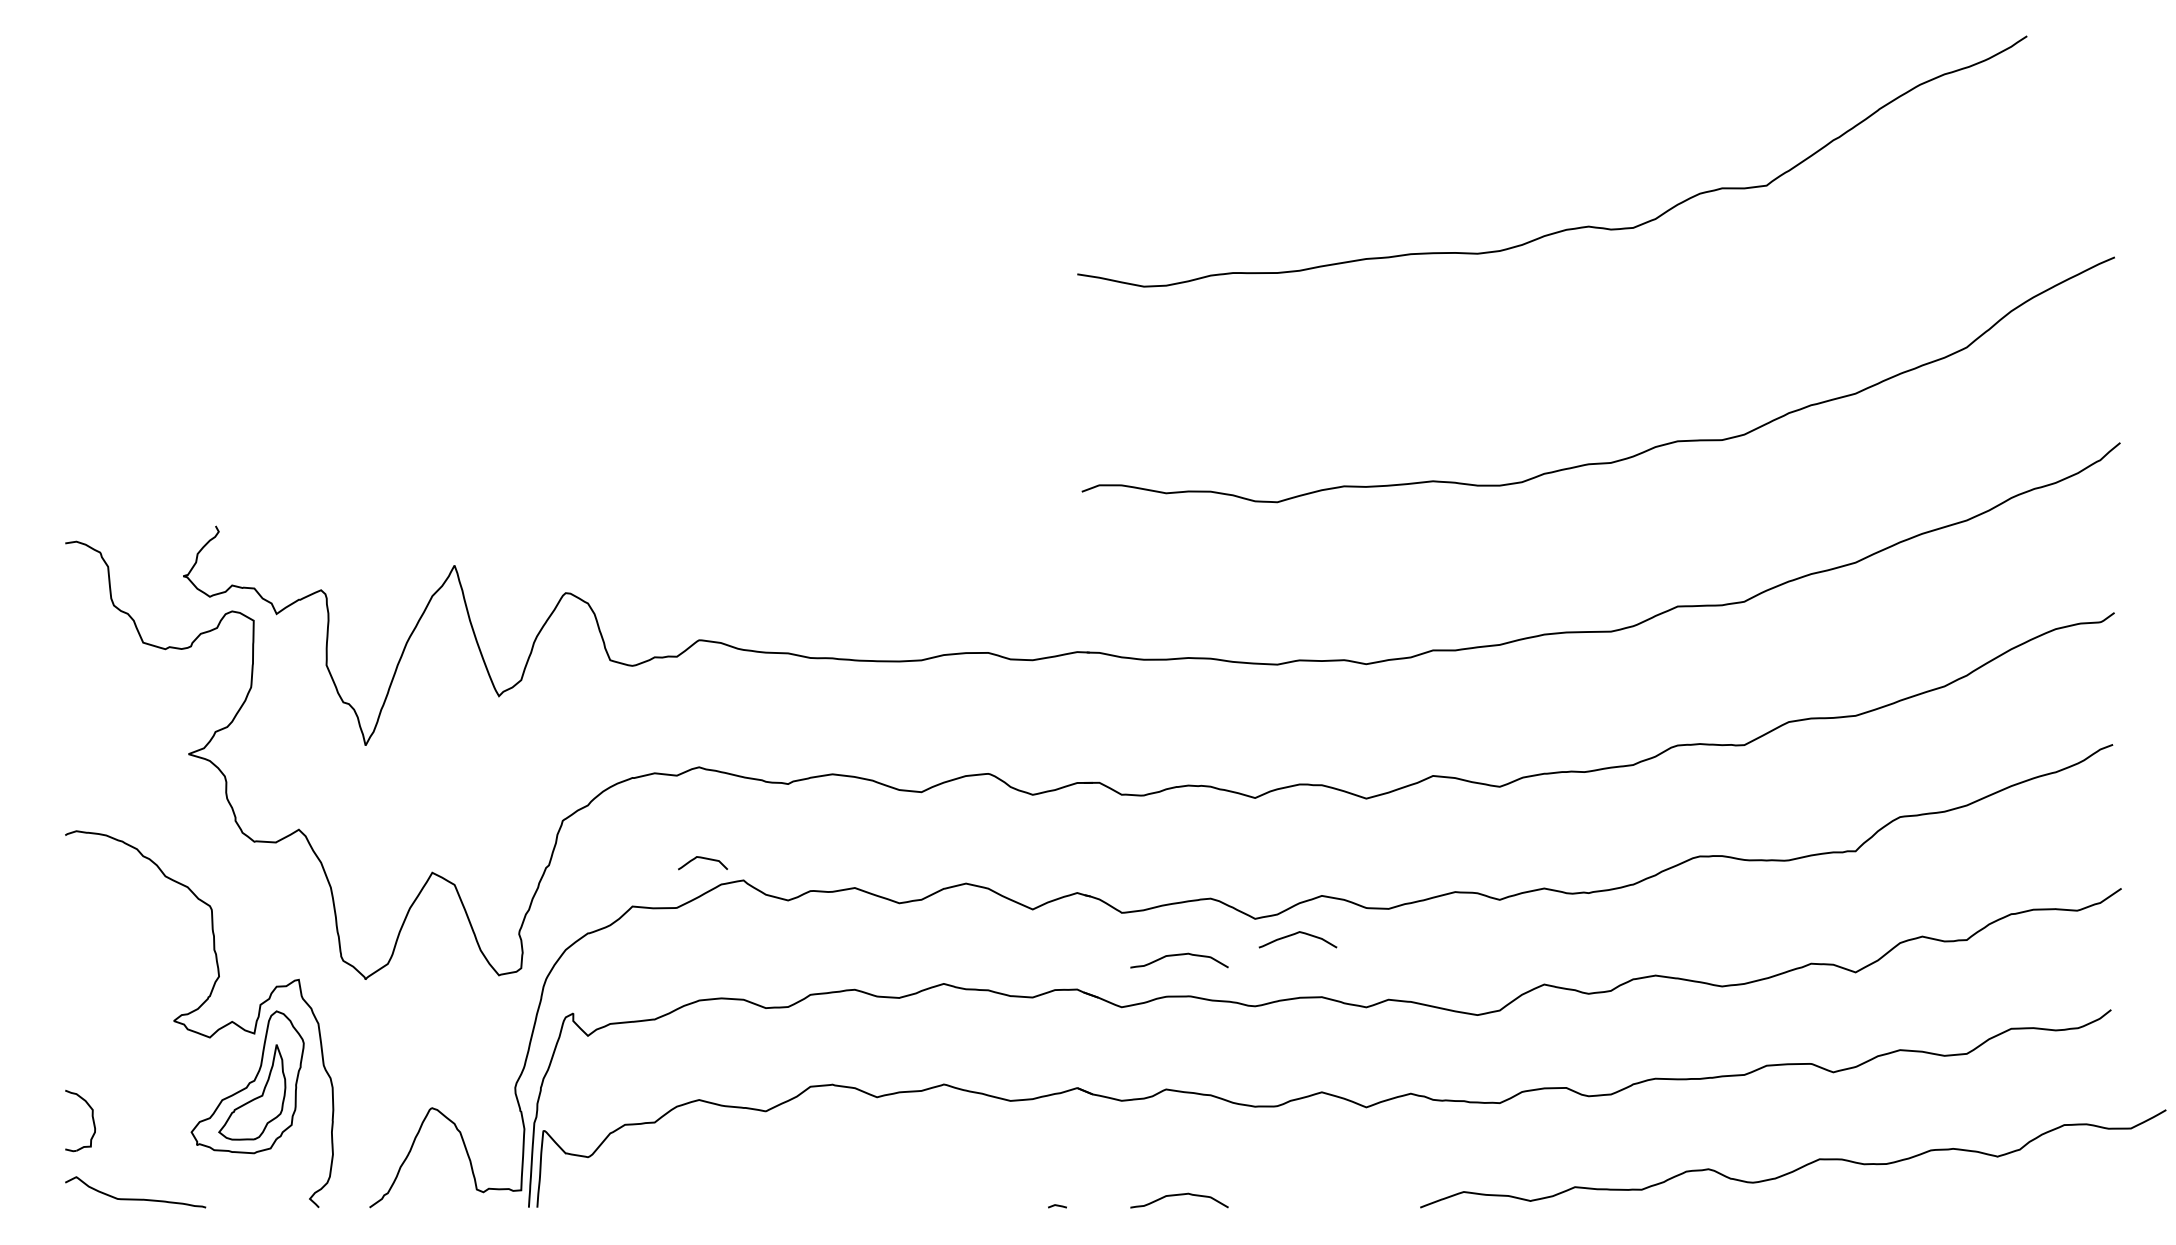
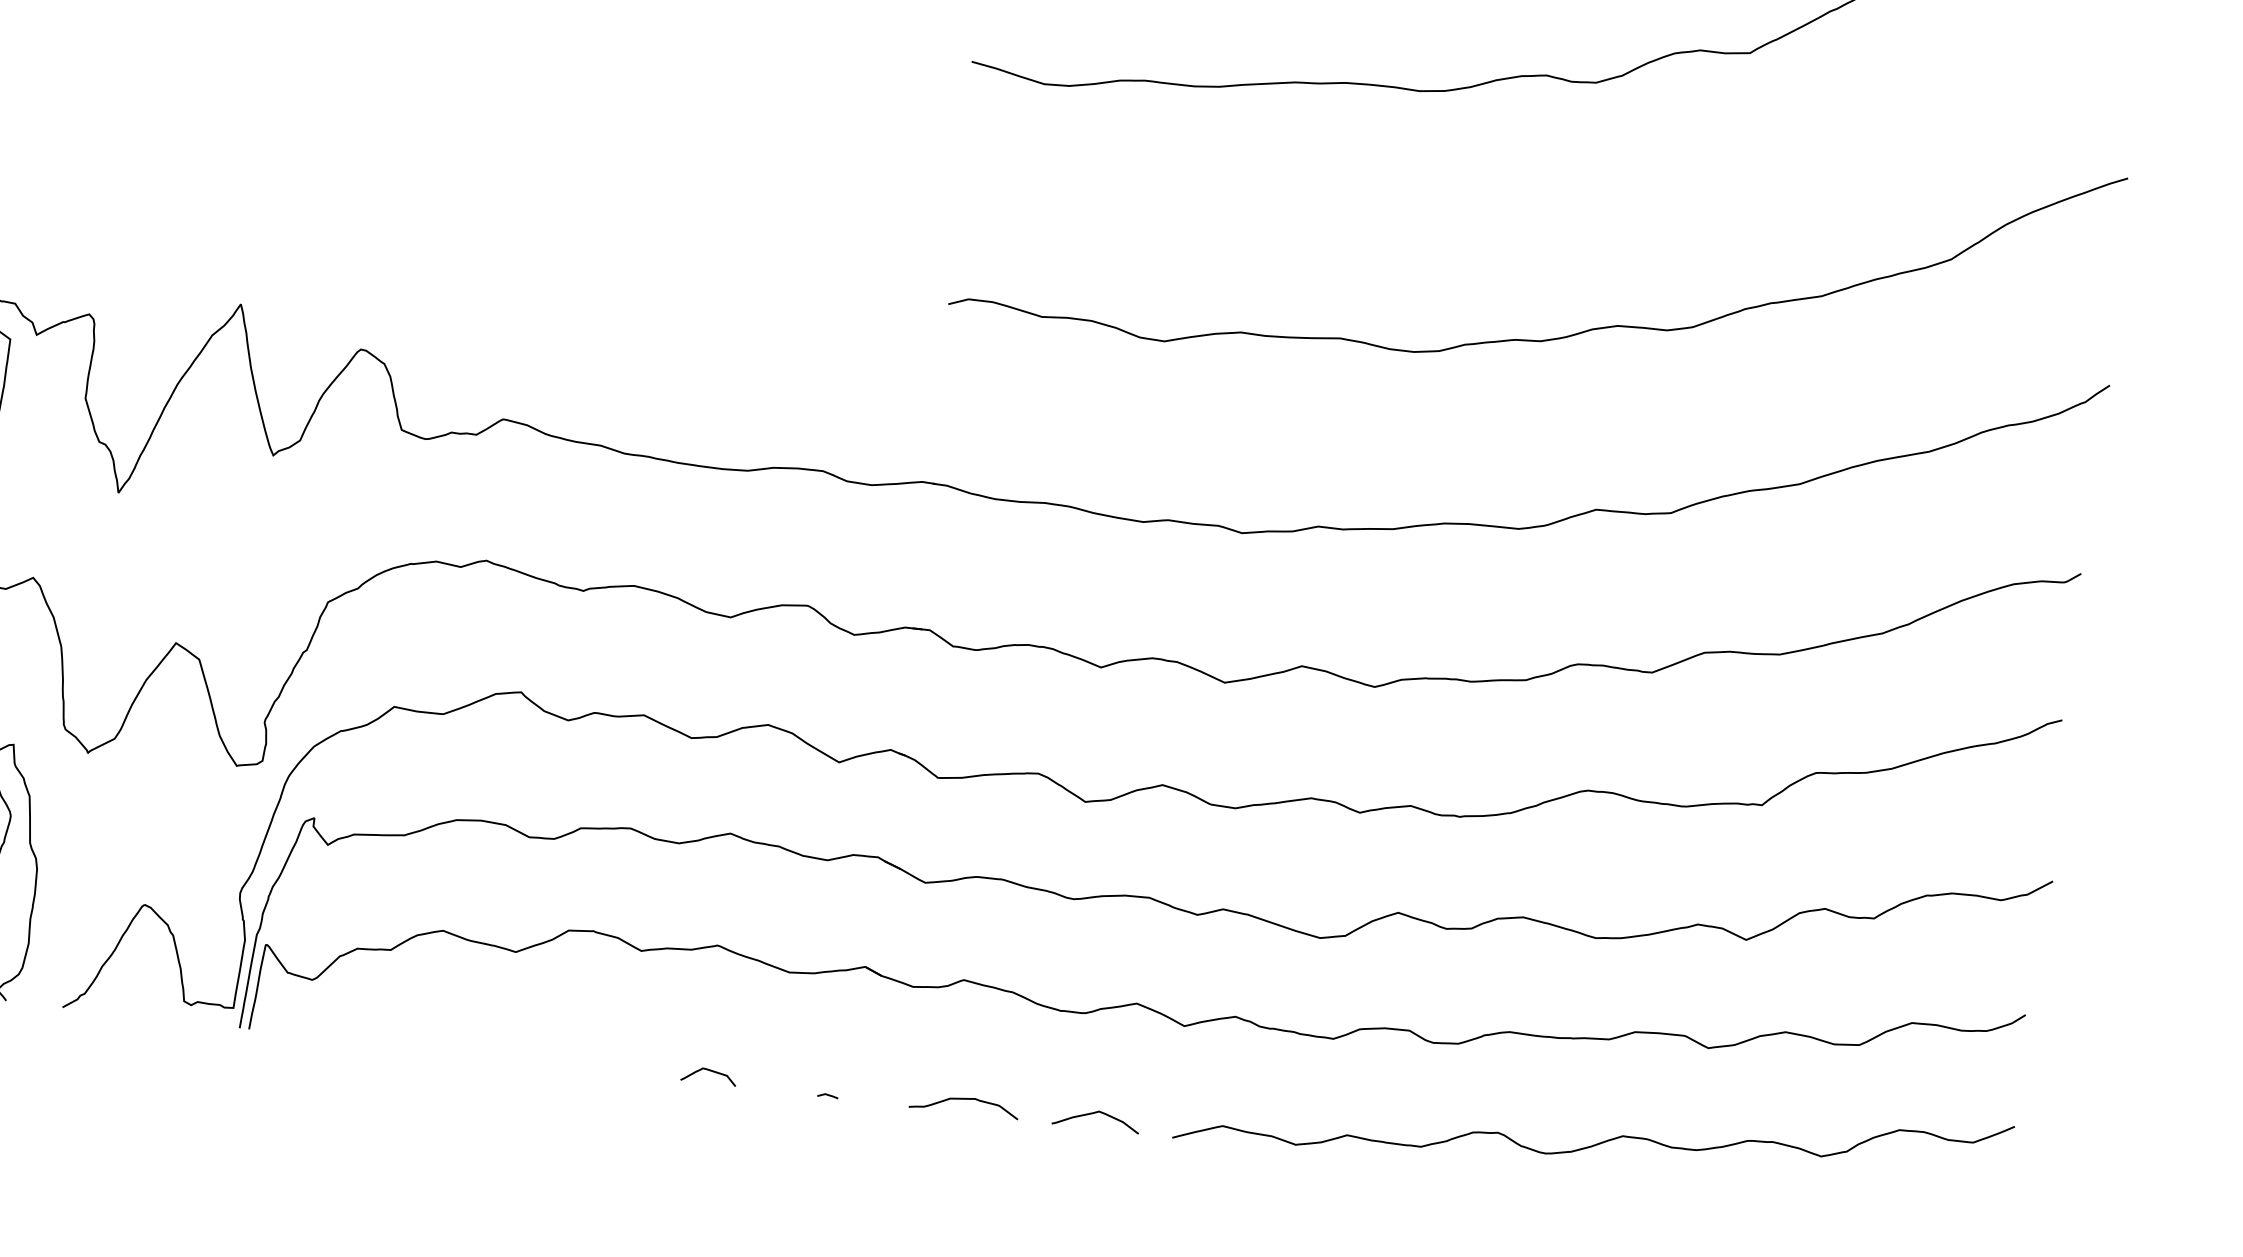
curve: (704, 859) -> (711, 1072), moved
curve: (1296, 934) -> (1095, 1113), moved
curve: (1179, 955) -> (996, 832), removed
curve: (1798, 1167) -> (1598, 1142), moved

